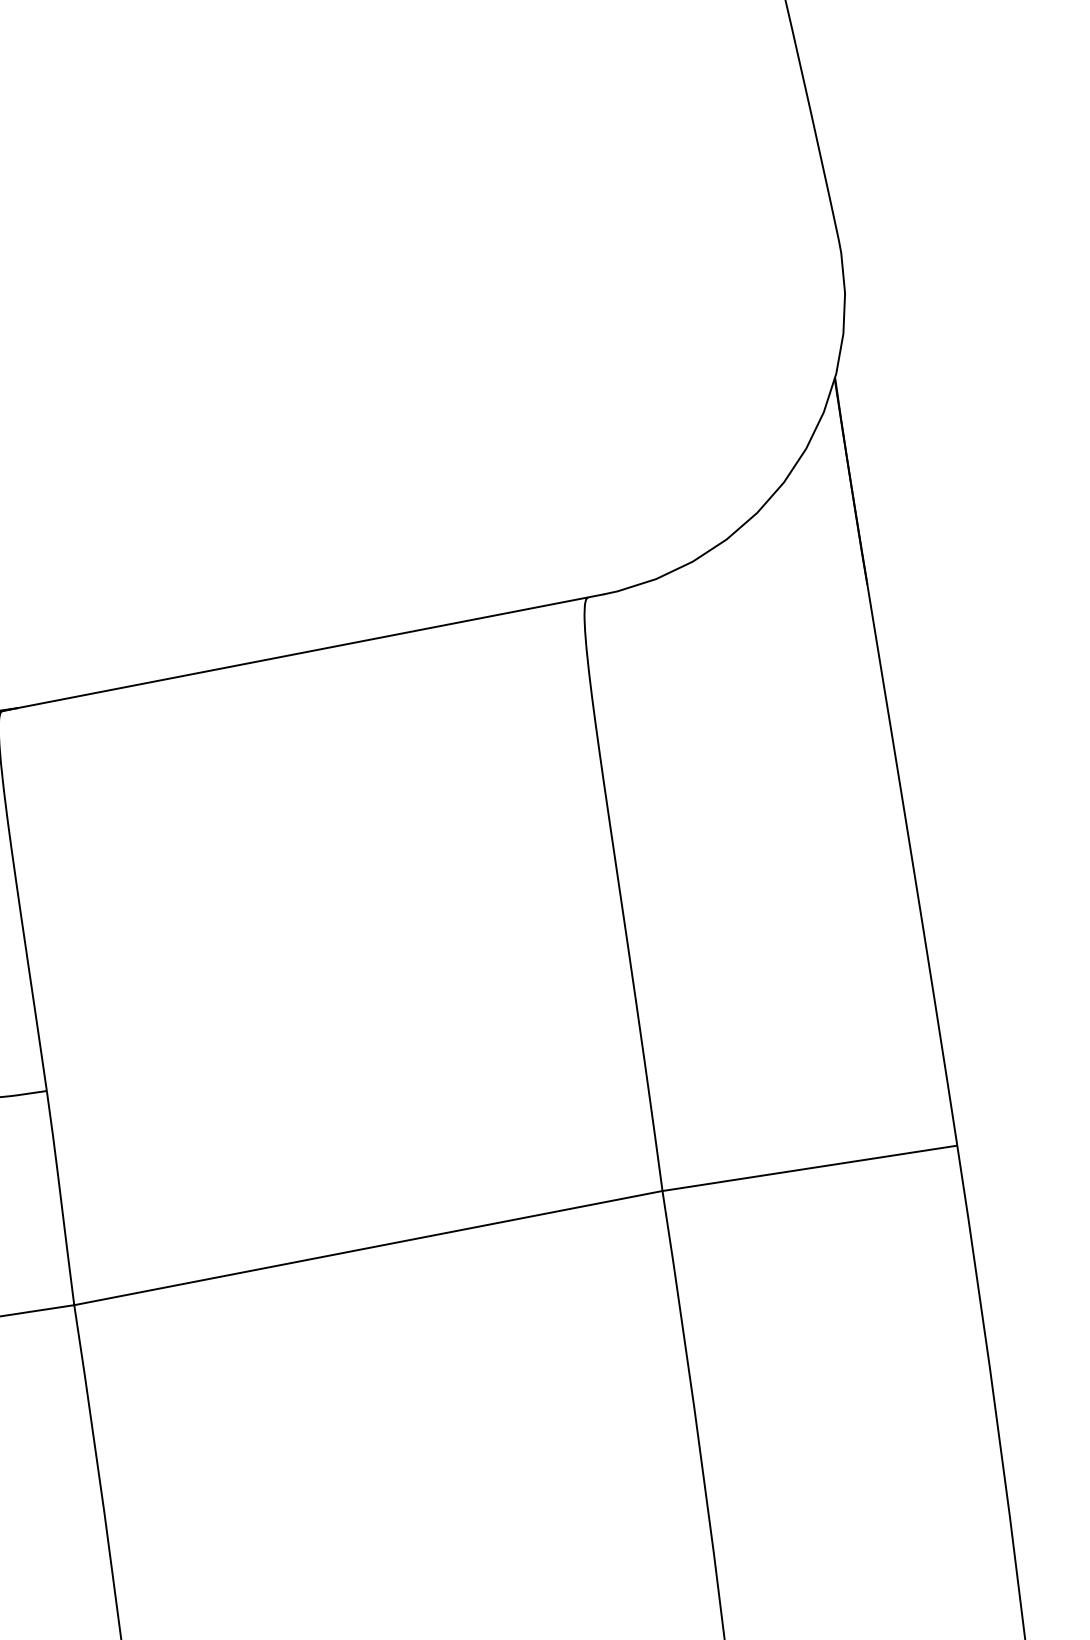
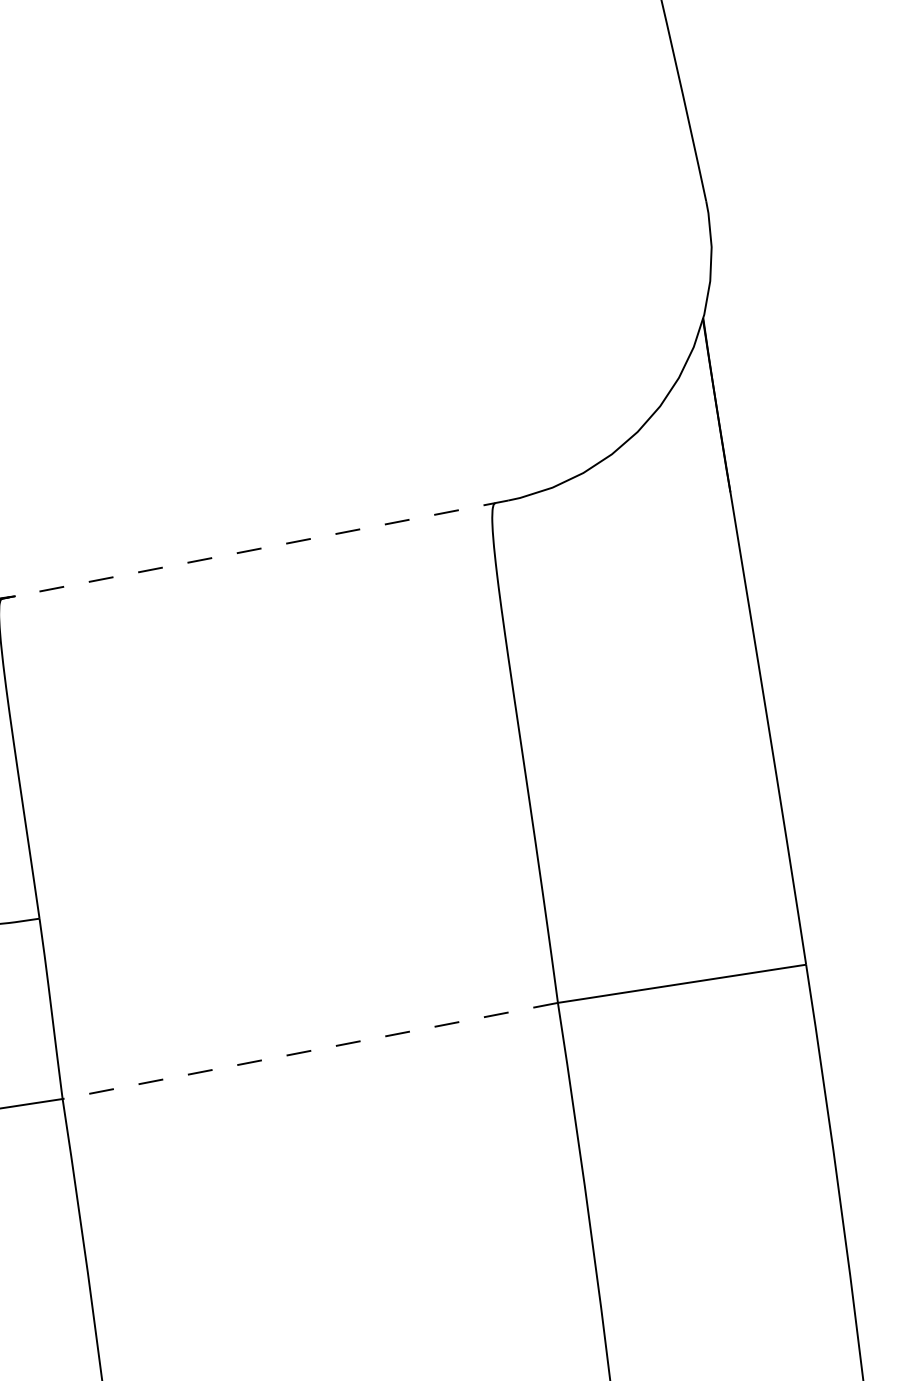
line: (309, 651) -> (260, 548), solid -> dashed
line: (368, 1248) -> (310, 1051), solid -> dashed

